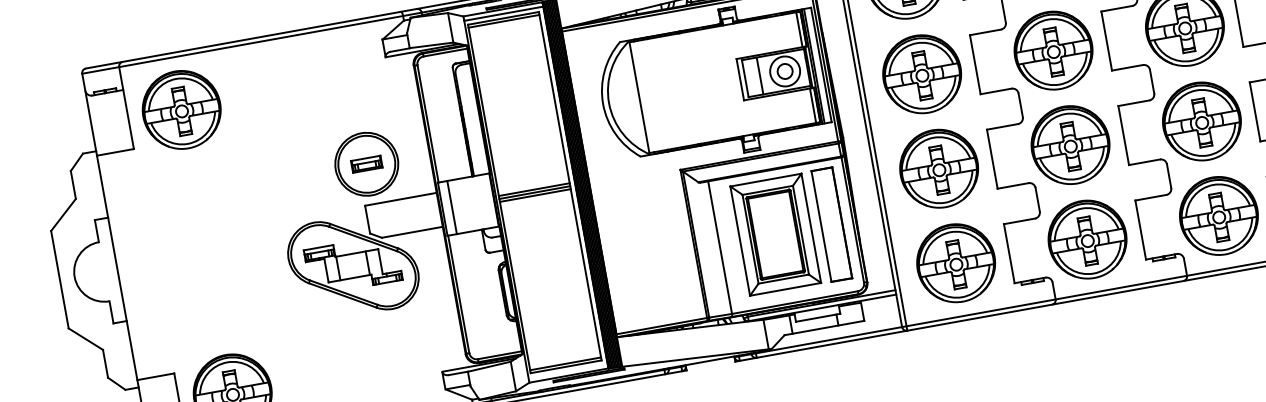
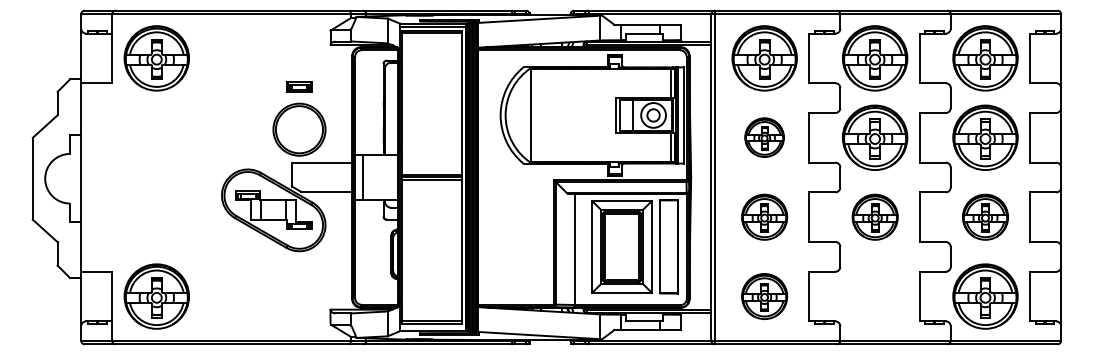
part: (921, 73) -> (764, 137), size x0.6
part: (1202, 121) -> (985, 217), size x0.7
part: (1071, 145) -> (875, 217), size x0.7
part: (366, 164) -> (299, 86), moved
part: (938, 169) -> (764, 217), size x0.7
part: (1088, 239) -> (875, 296), removed
part: (955, 263) -> (764, 296), size x0.7

